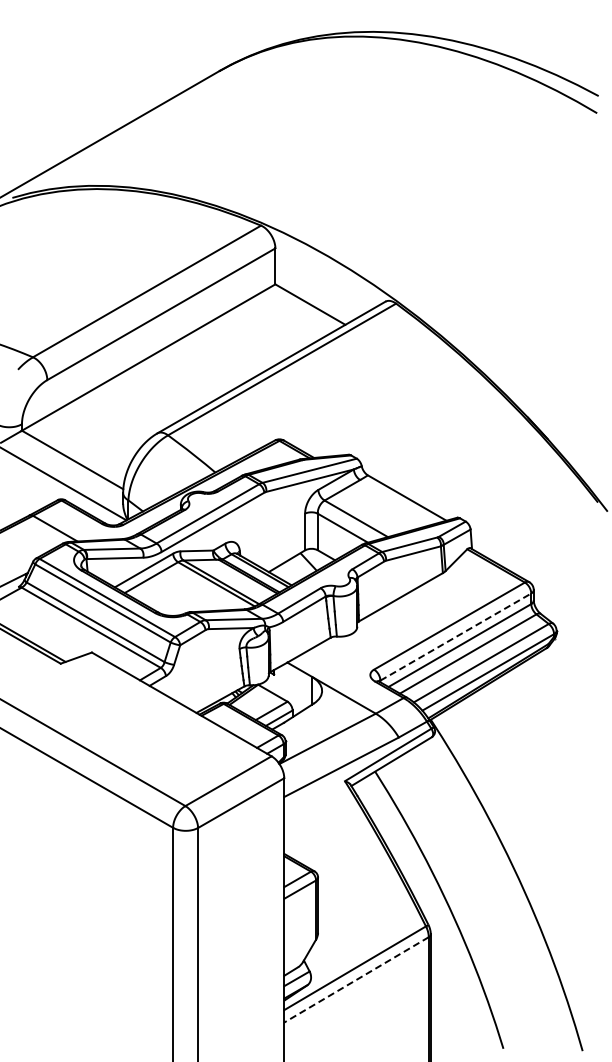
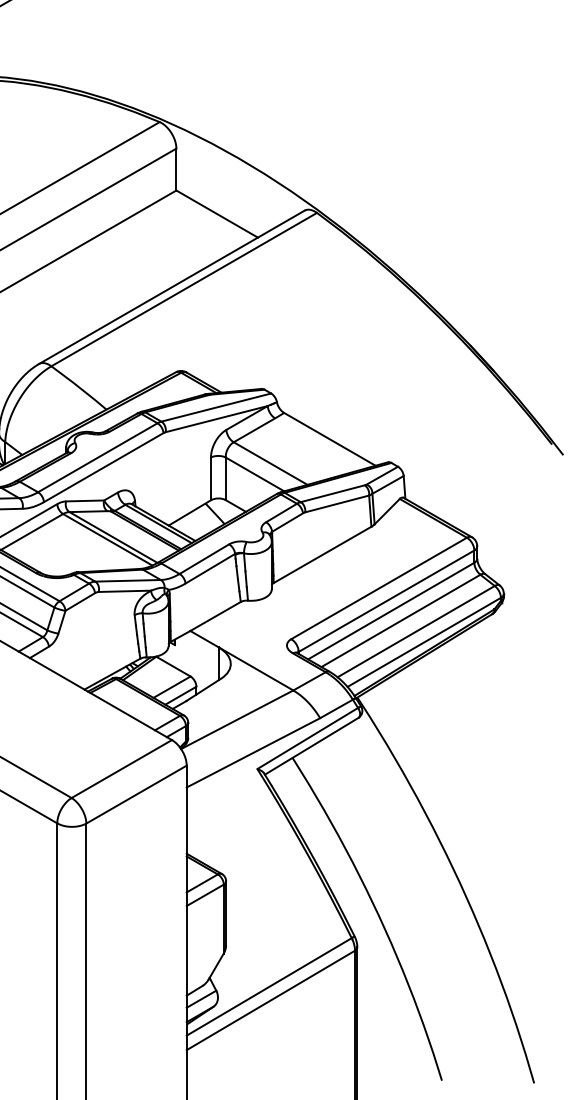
line: (456, 636) -> (387, 600), dashed -> solid
line: (356, 979) -> (270, 999), dashed -> solid

